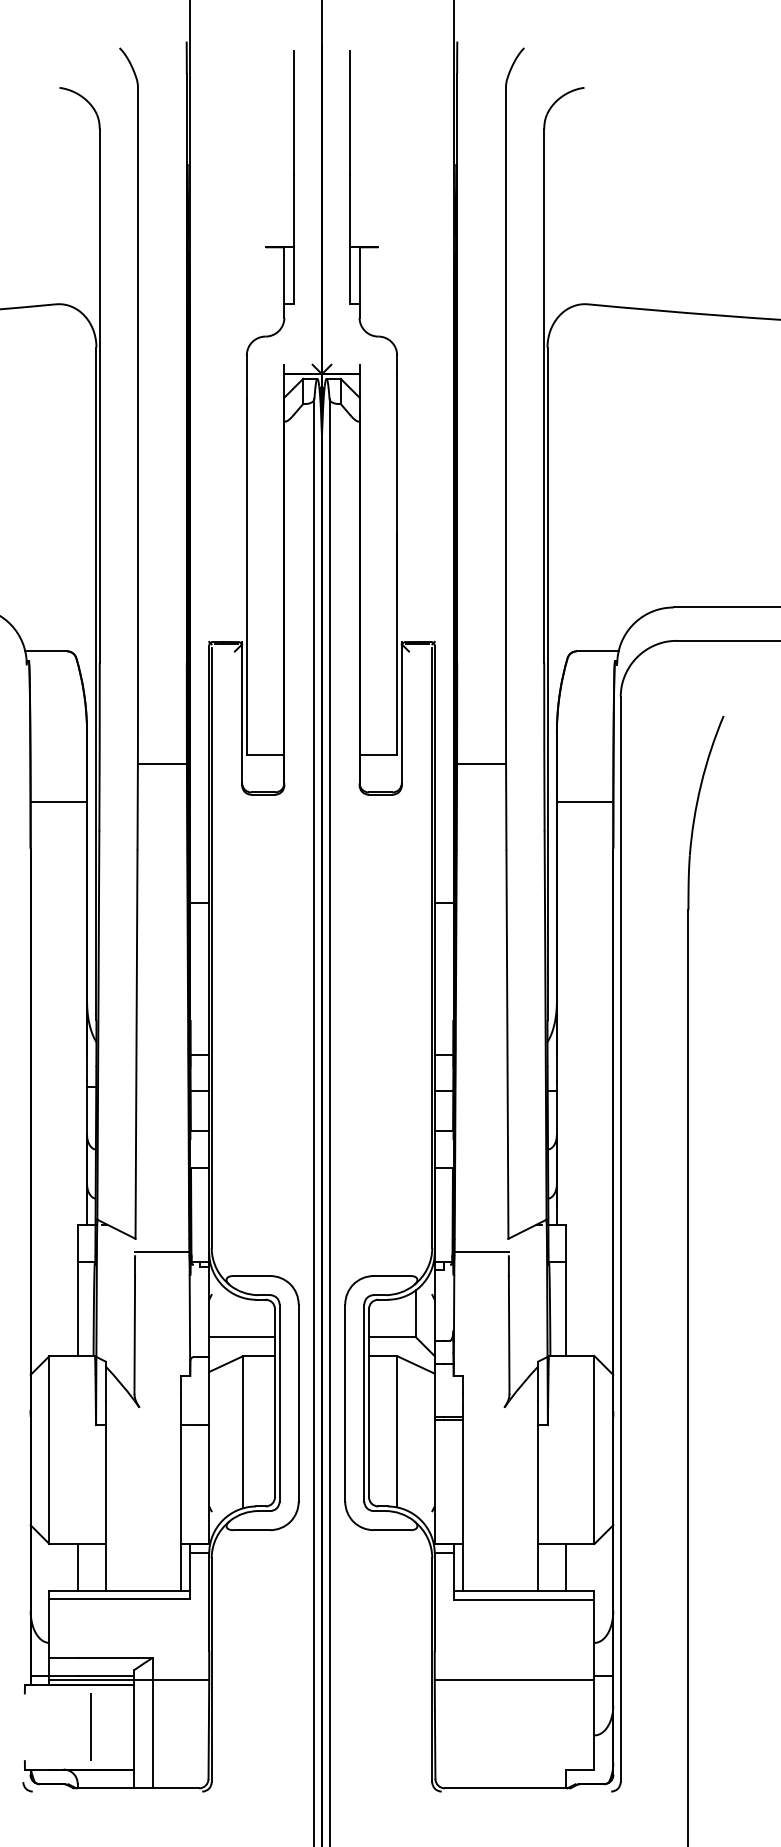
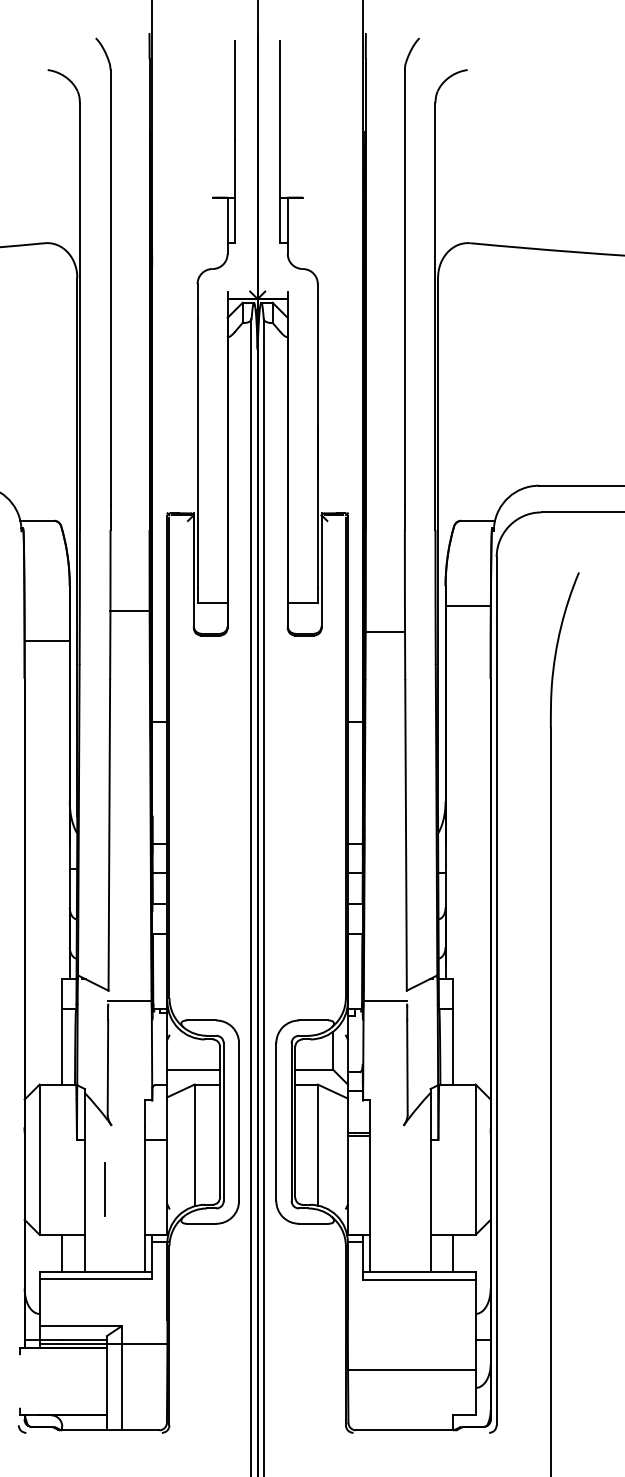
line: (481, 763) -> (385, 632), moved
line: (584, 801) -> (467, 605), moved
line: (514, 1680) -> (411, 1370), moved
line: (90, 1726) -> (104, 1188), moved

